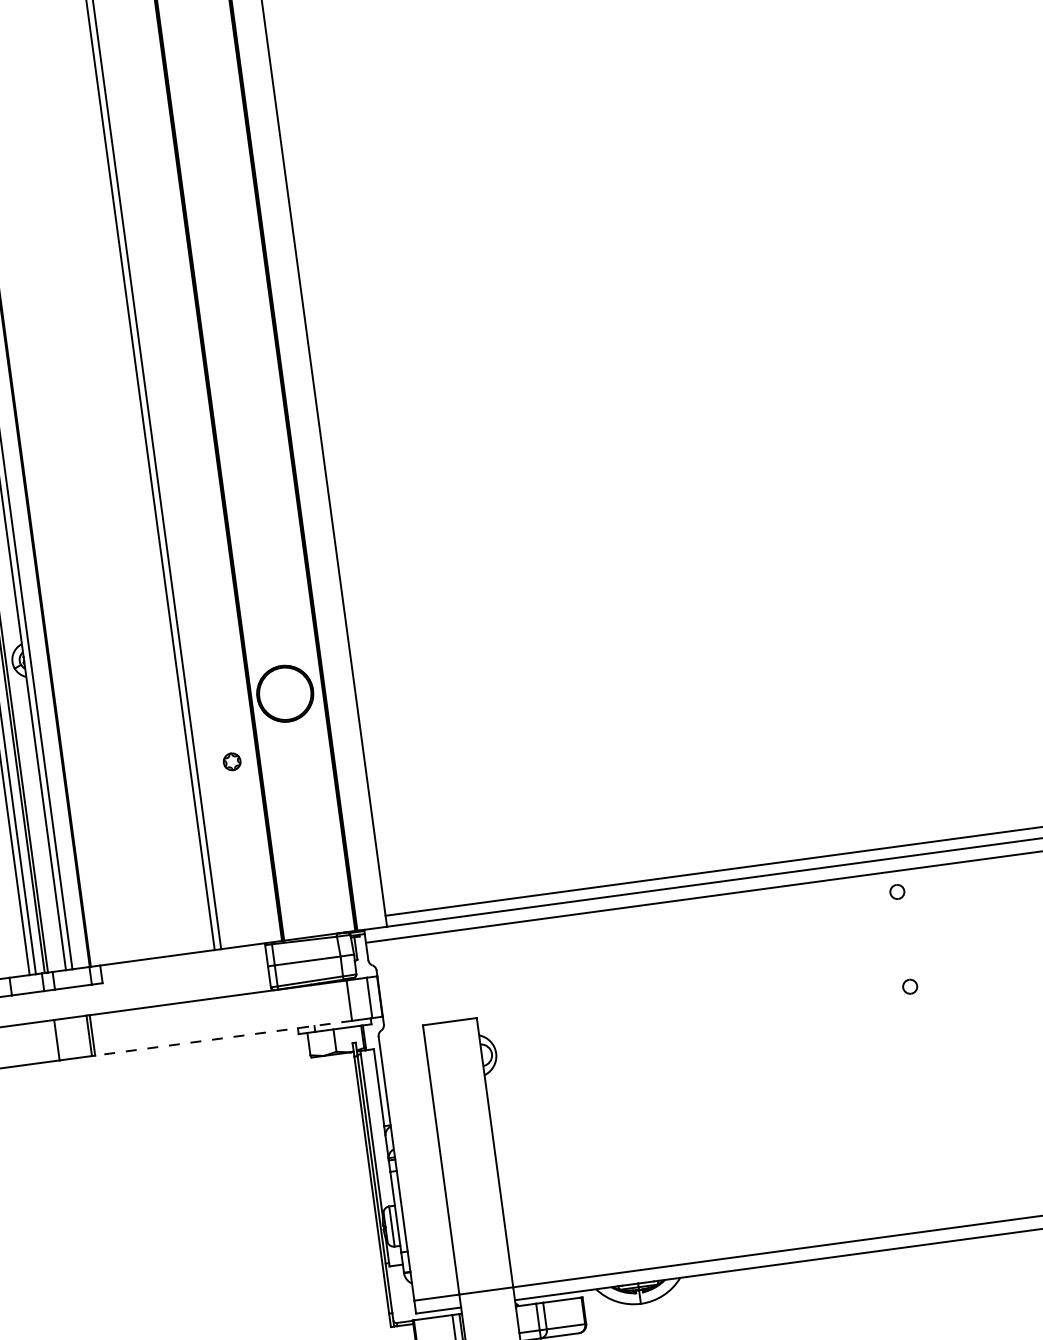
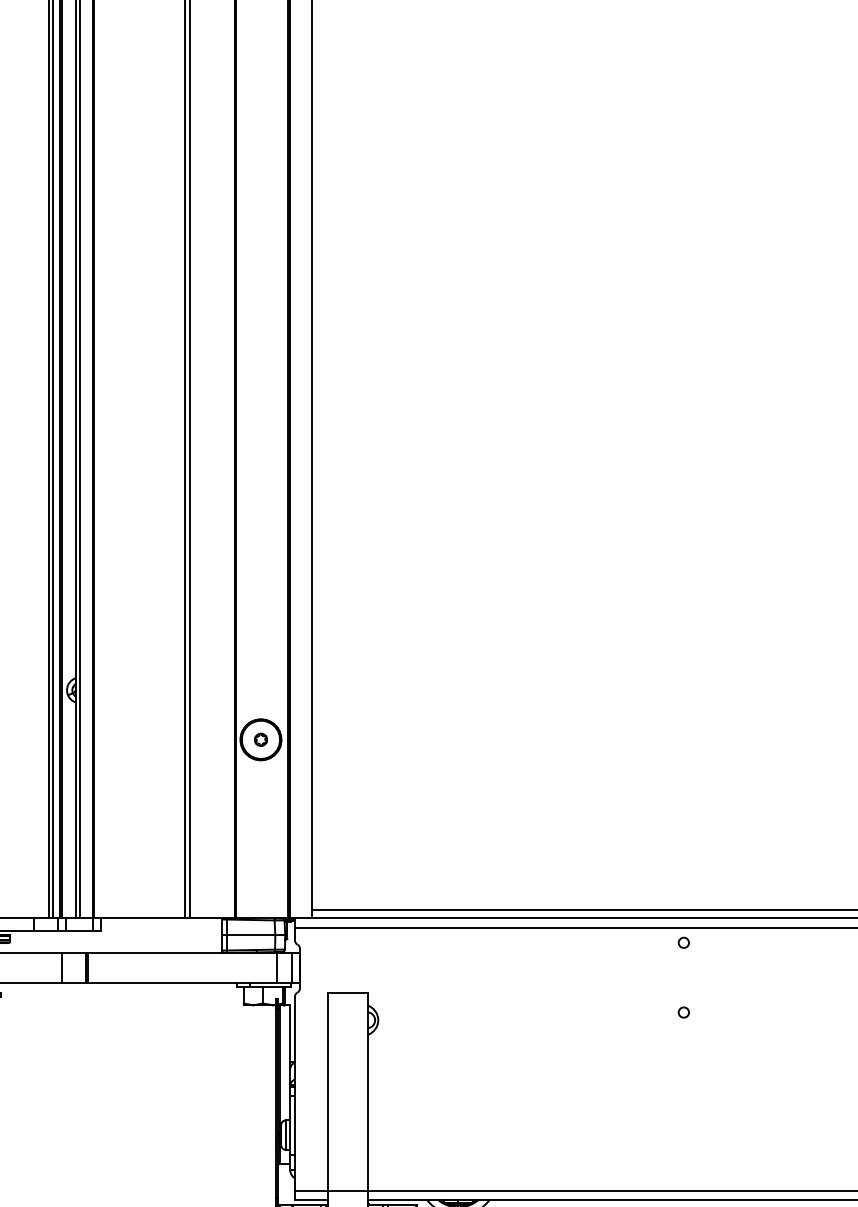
part: (231, 761) -> (260, 739), moved
line: (223, 1038) -> (182, 982), dashed -> solid

